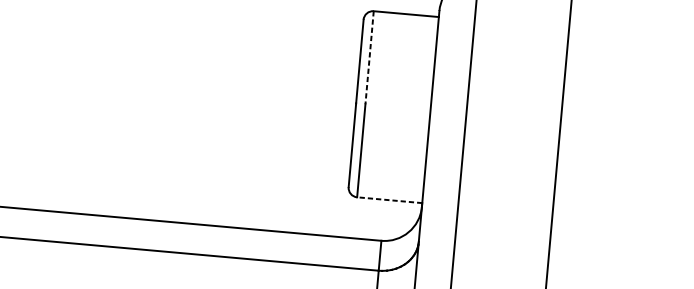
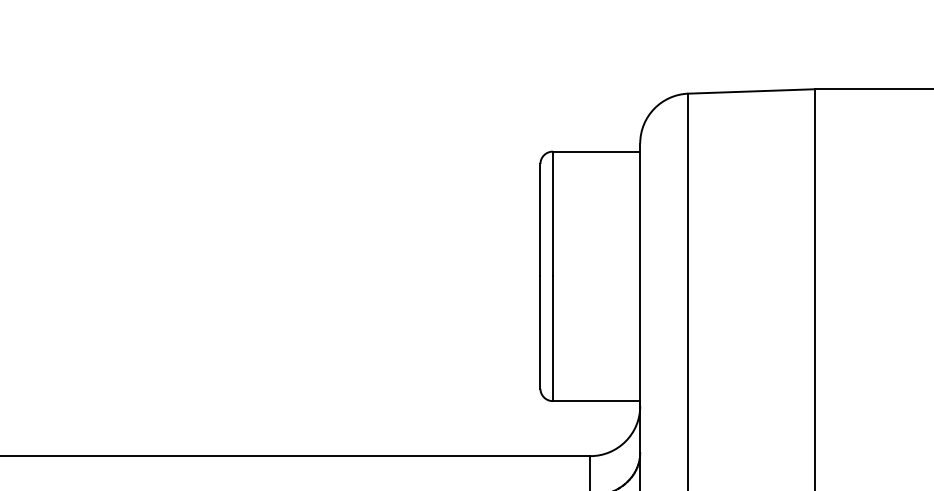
line: (369, 58) -> (552, 214), dashed -> solid
line: (389, 200) -> (596, 401), dashed -> solid

